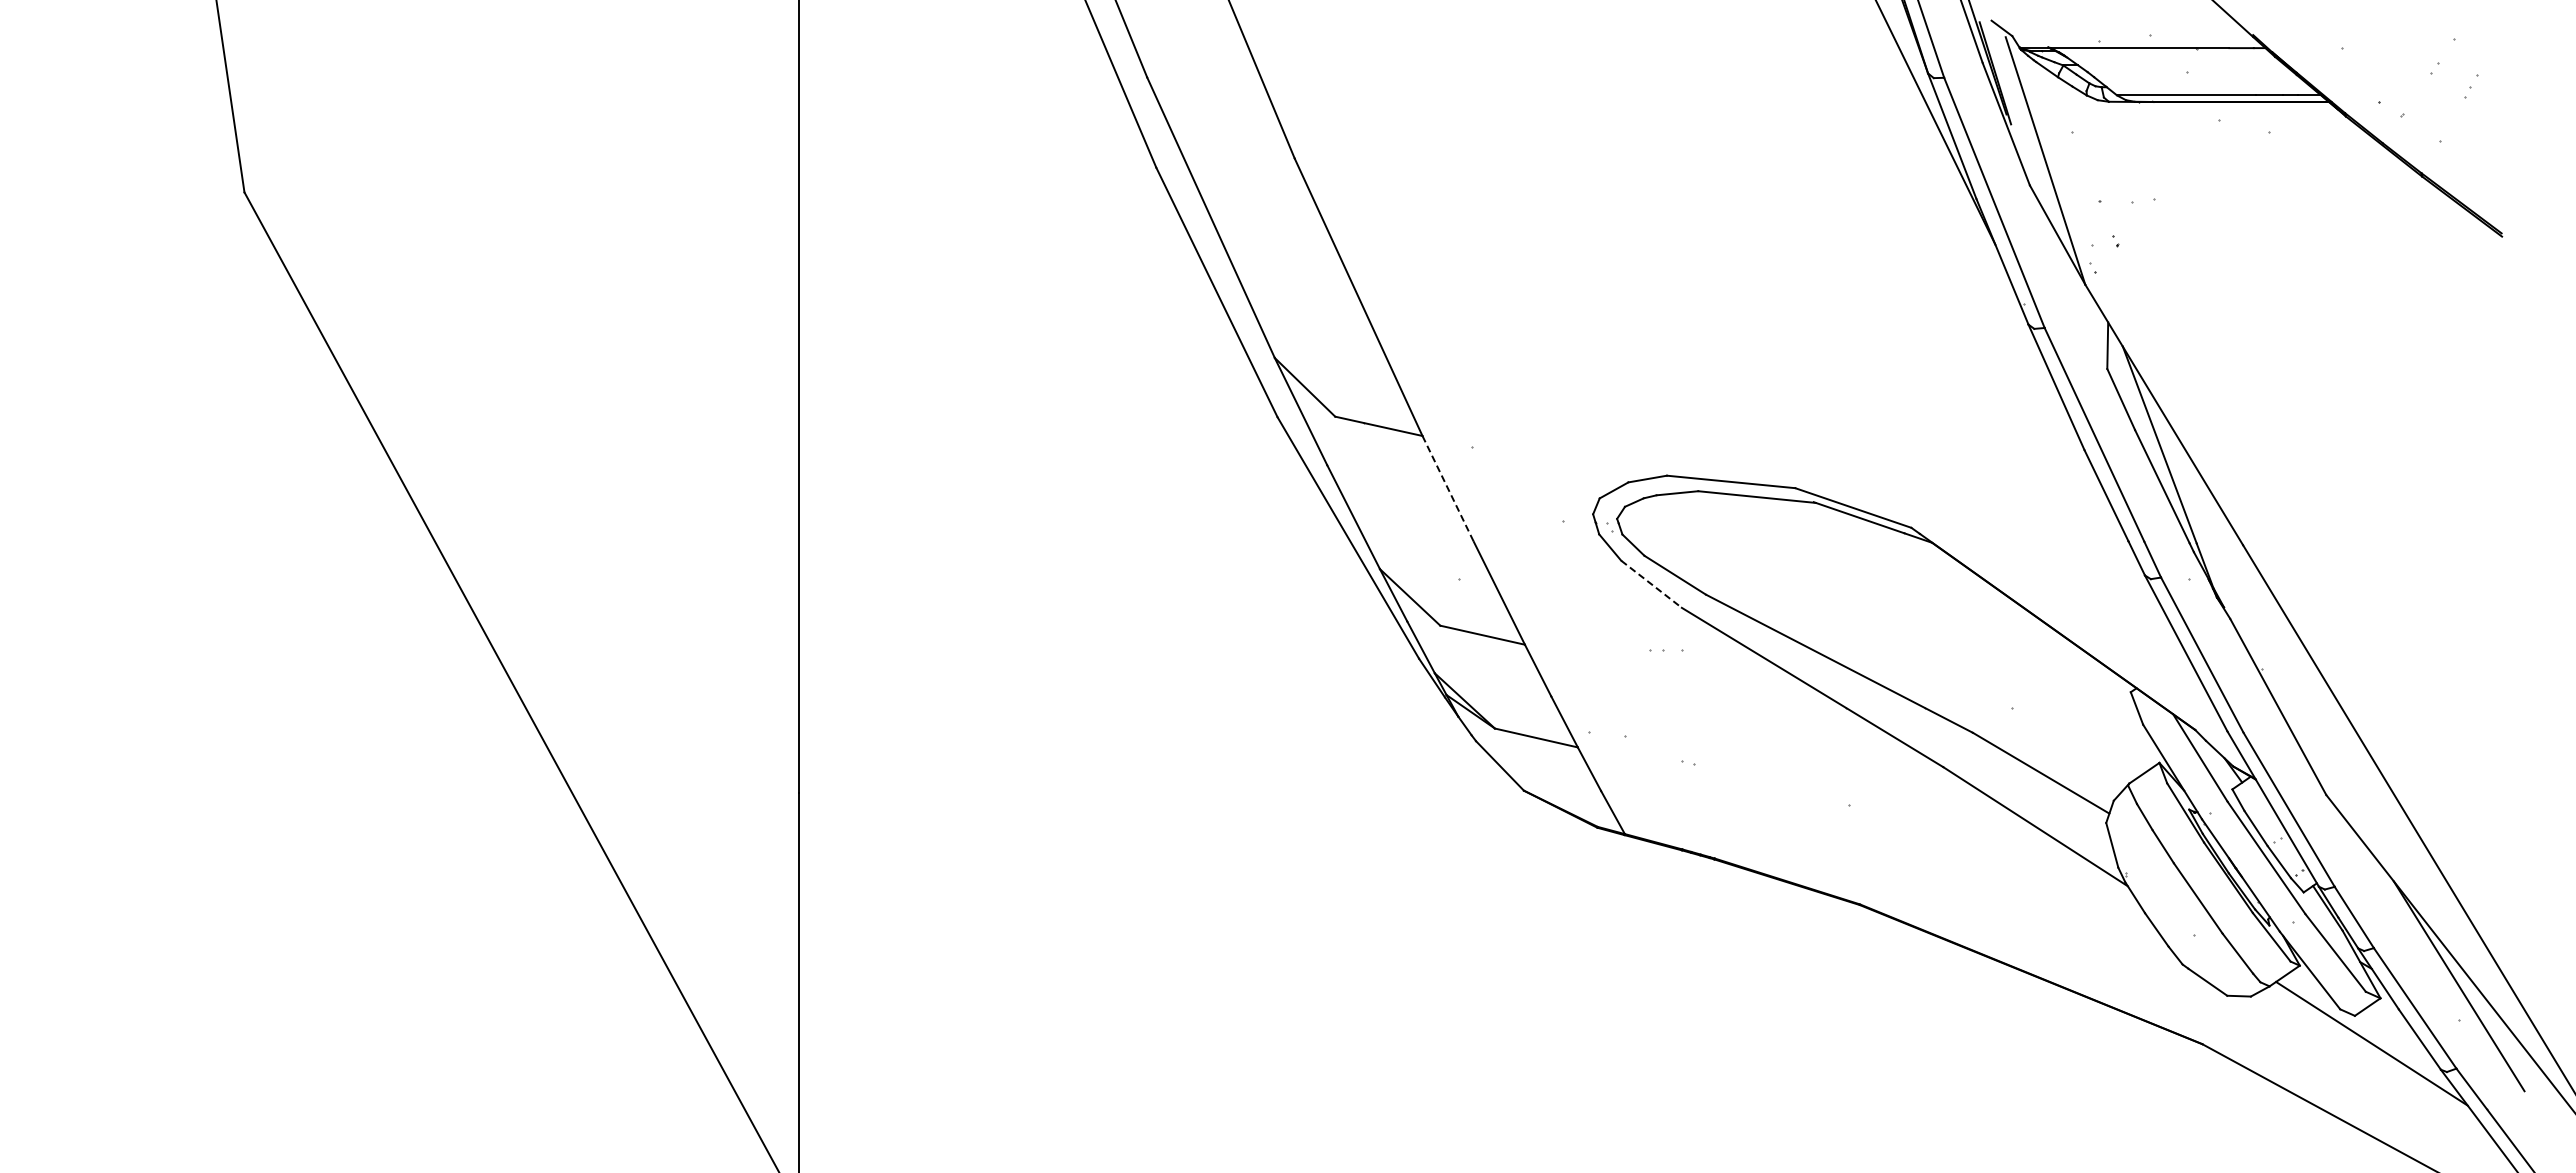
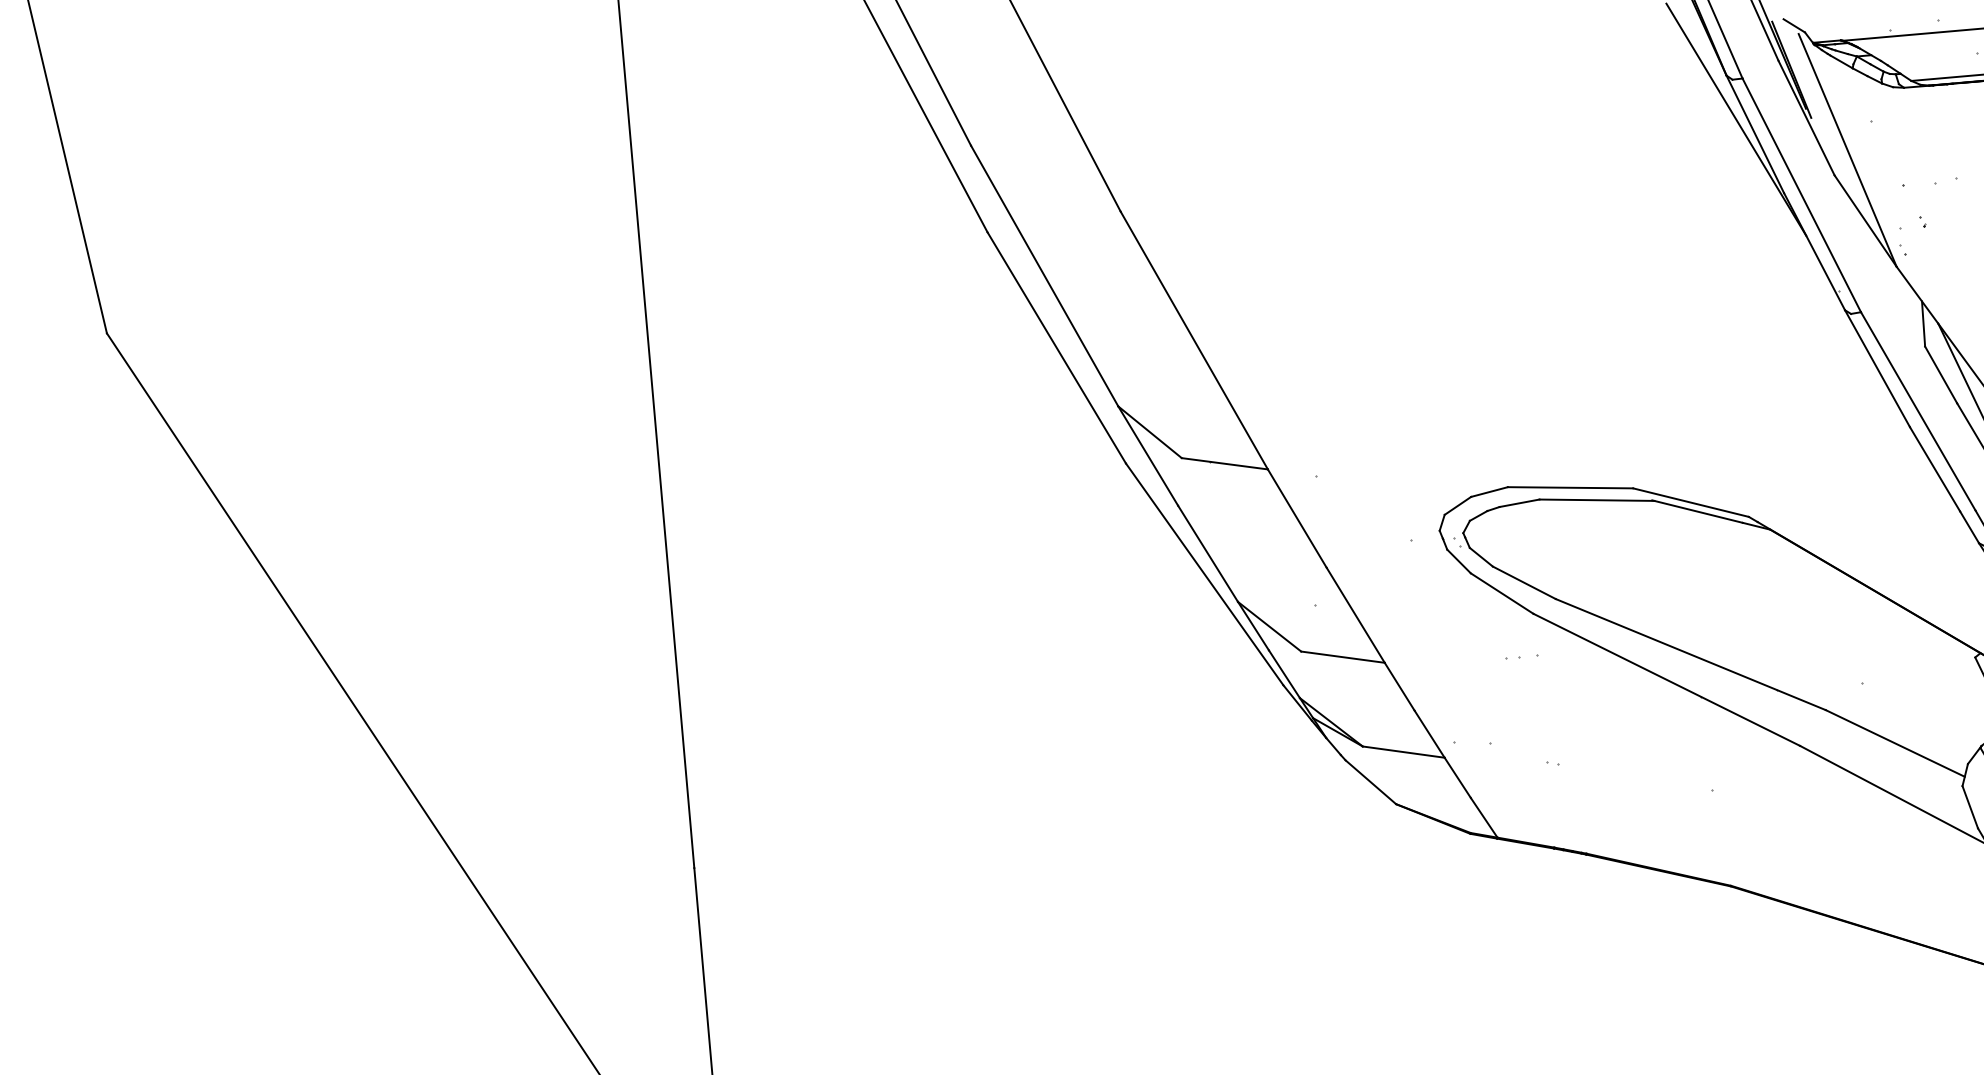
line: (1448, 489) -> (1297, 519), dashed -> solid
line: (1651, 584) -> (1502, 593), dashed -> solid

